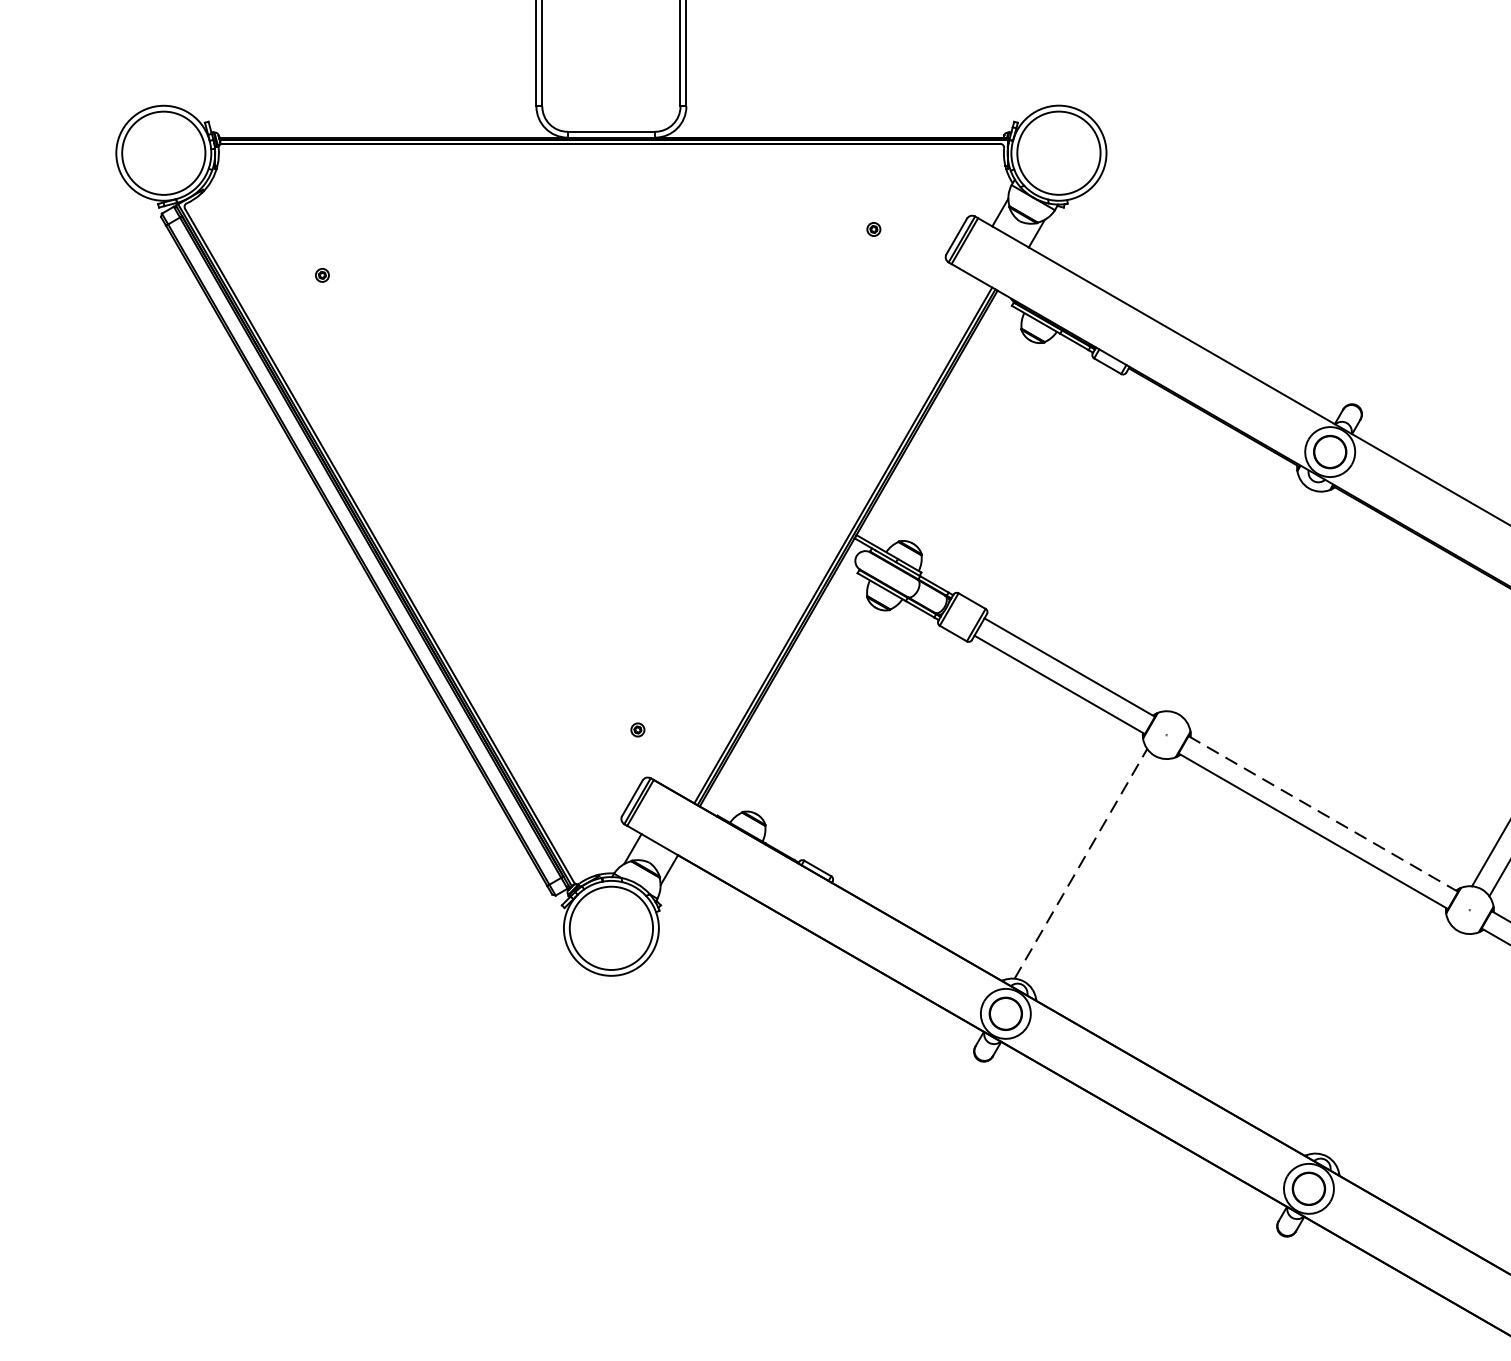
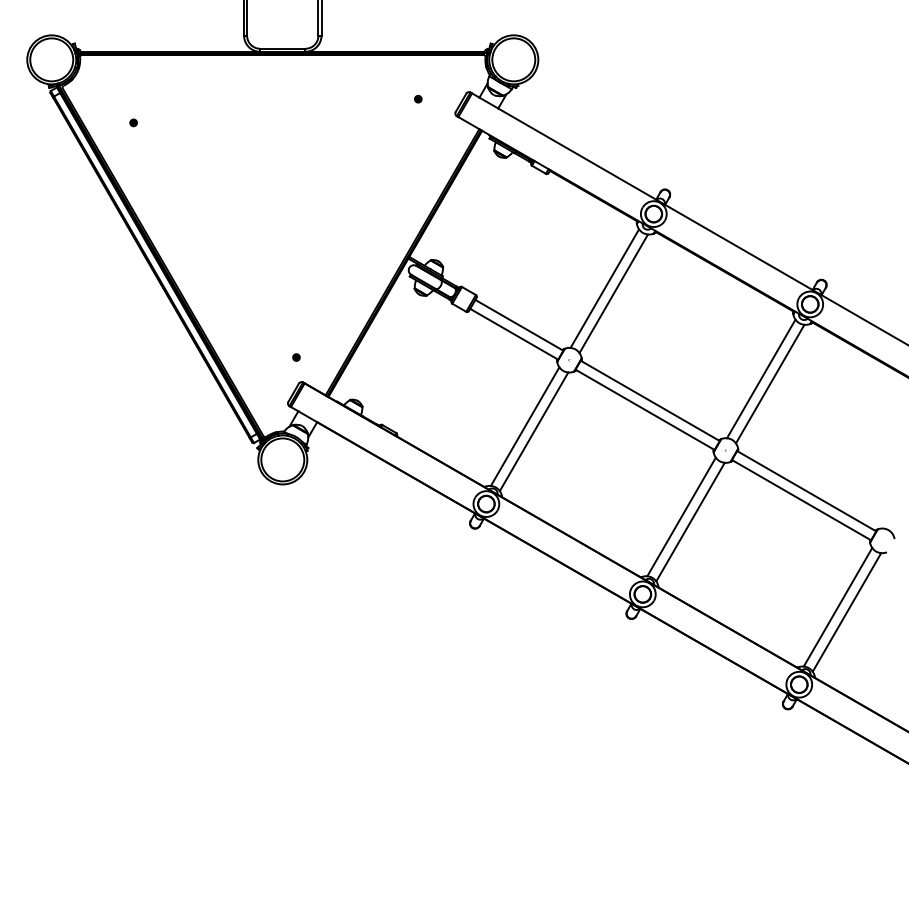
line: (1234, 596) -> (604, 288), added
line: (1252, 605) -> (613, 293), added
line: (1323, 815) -> (650, 401), dashed -> solid
line: (1081, 863) -> (525, 426), dashed -> solid
line: (1097, 873) -> (533, 431), added
line: (1383, 1037) -> (681, 516), added
line: (1401, 1047) -> (690, 521), added

